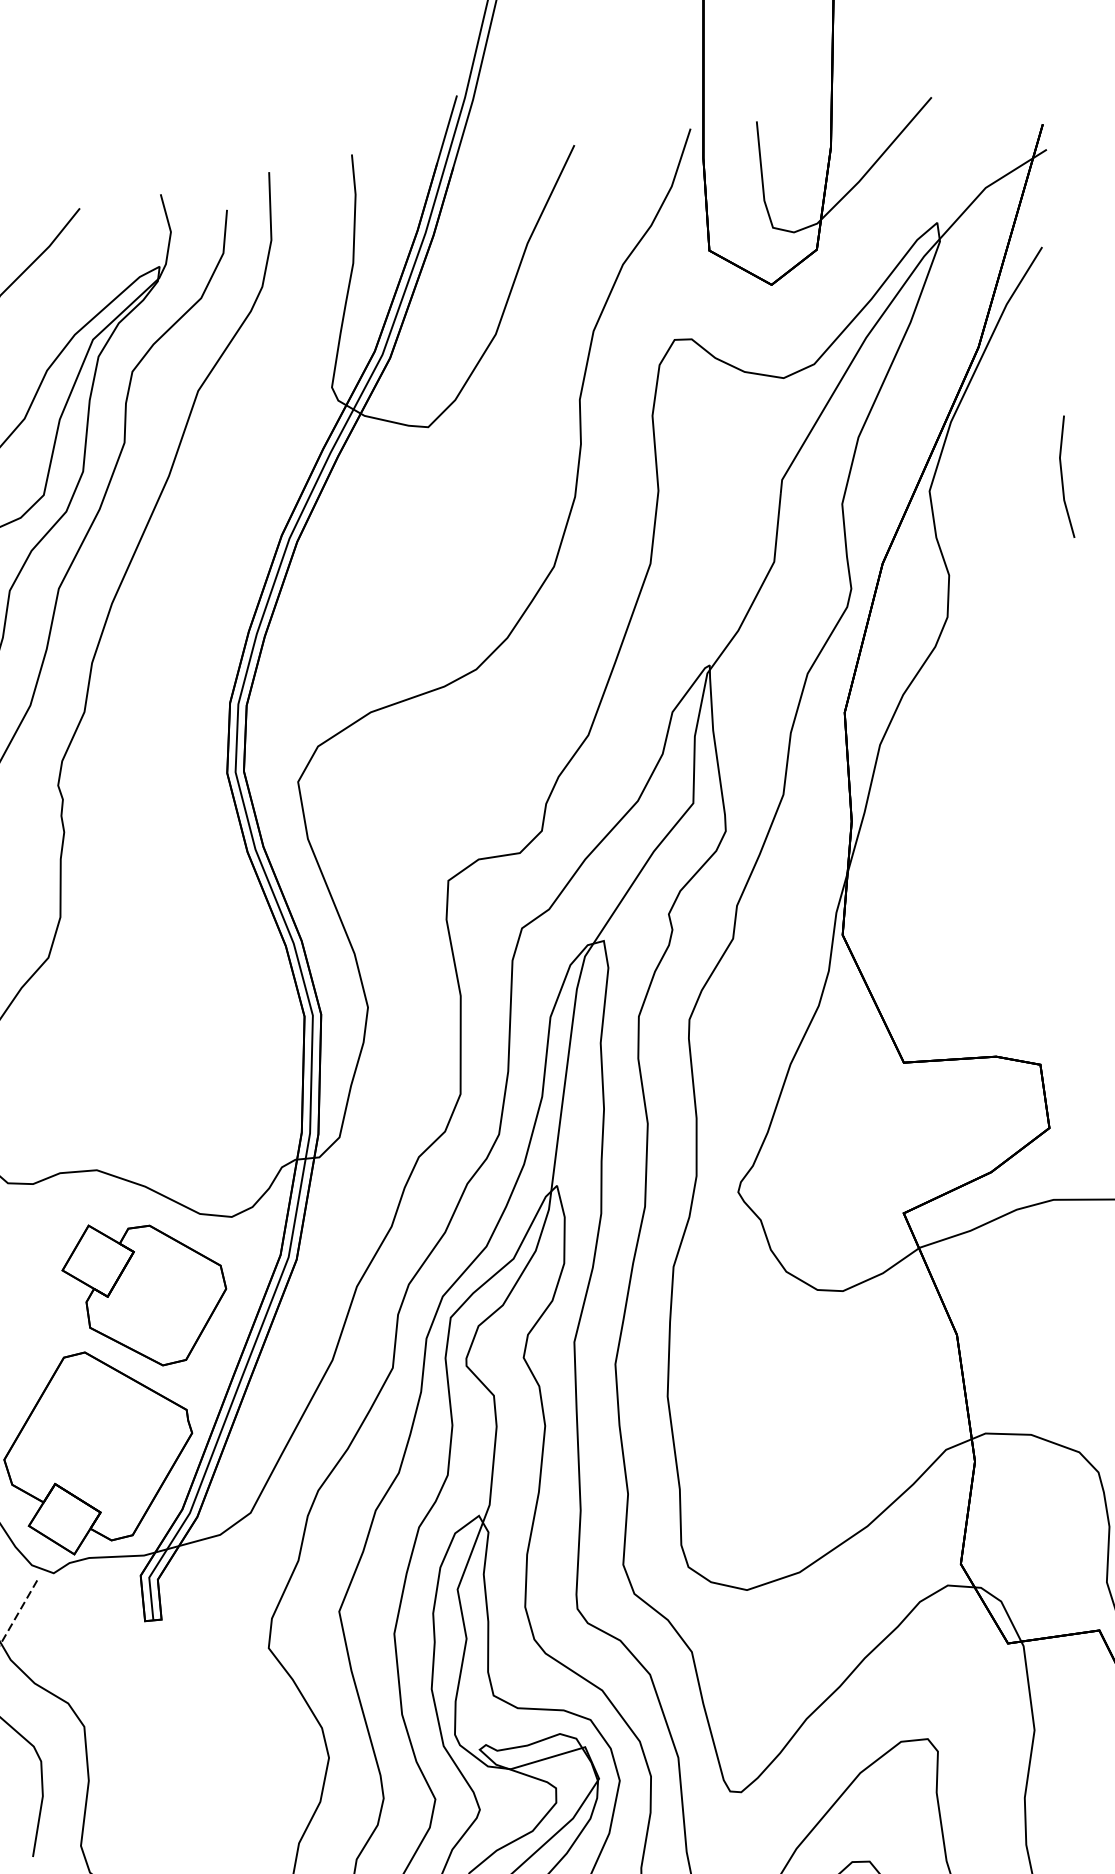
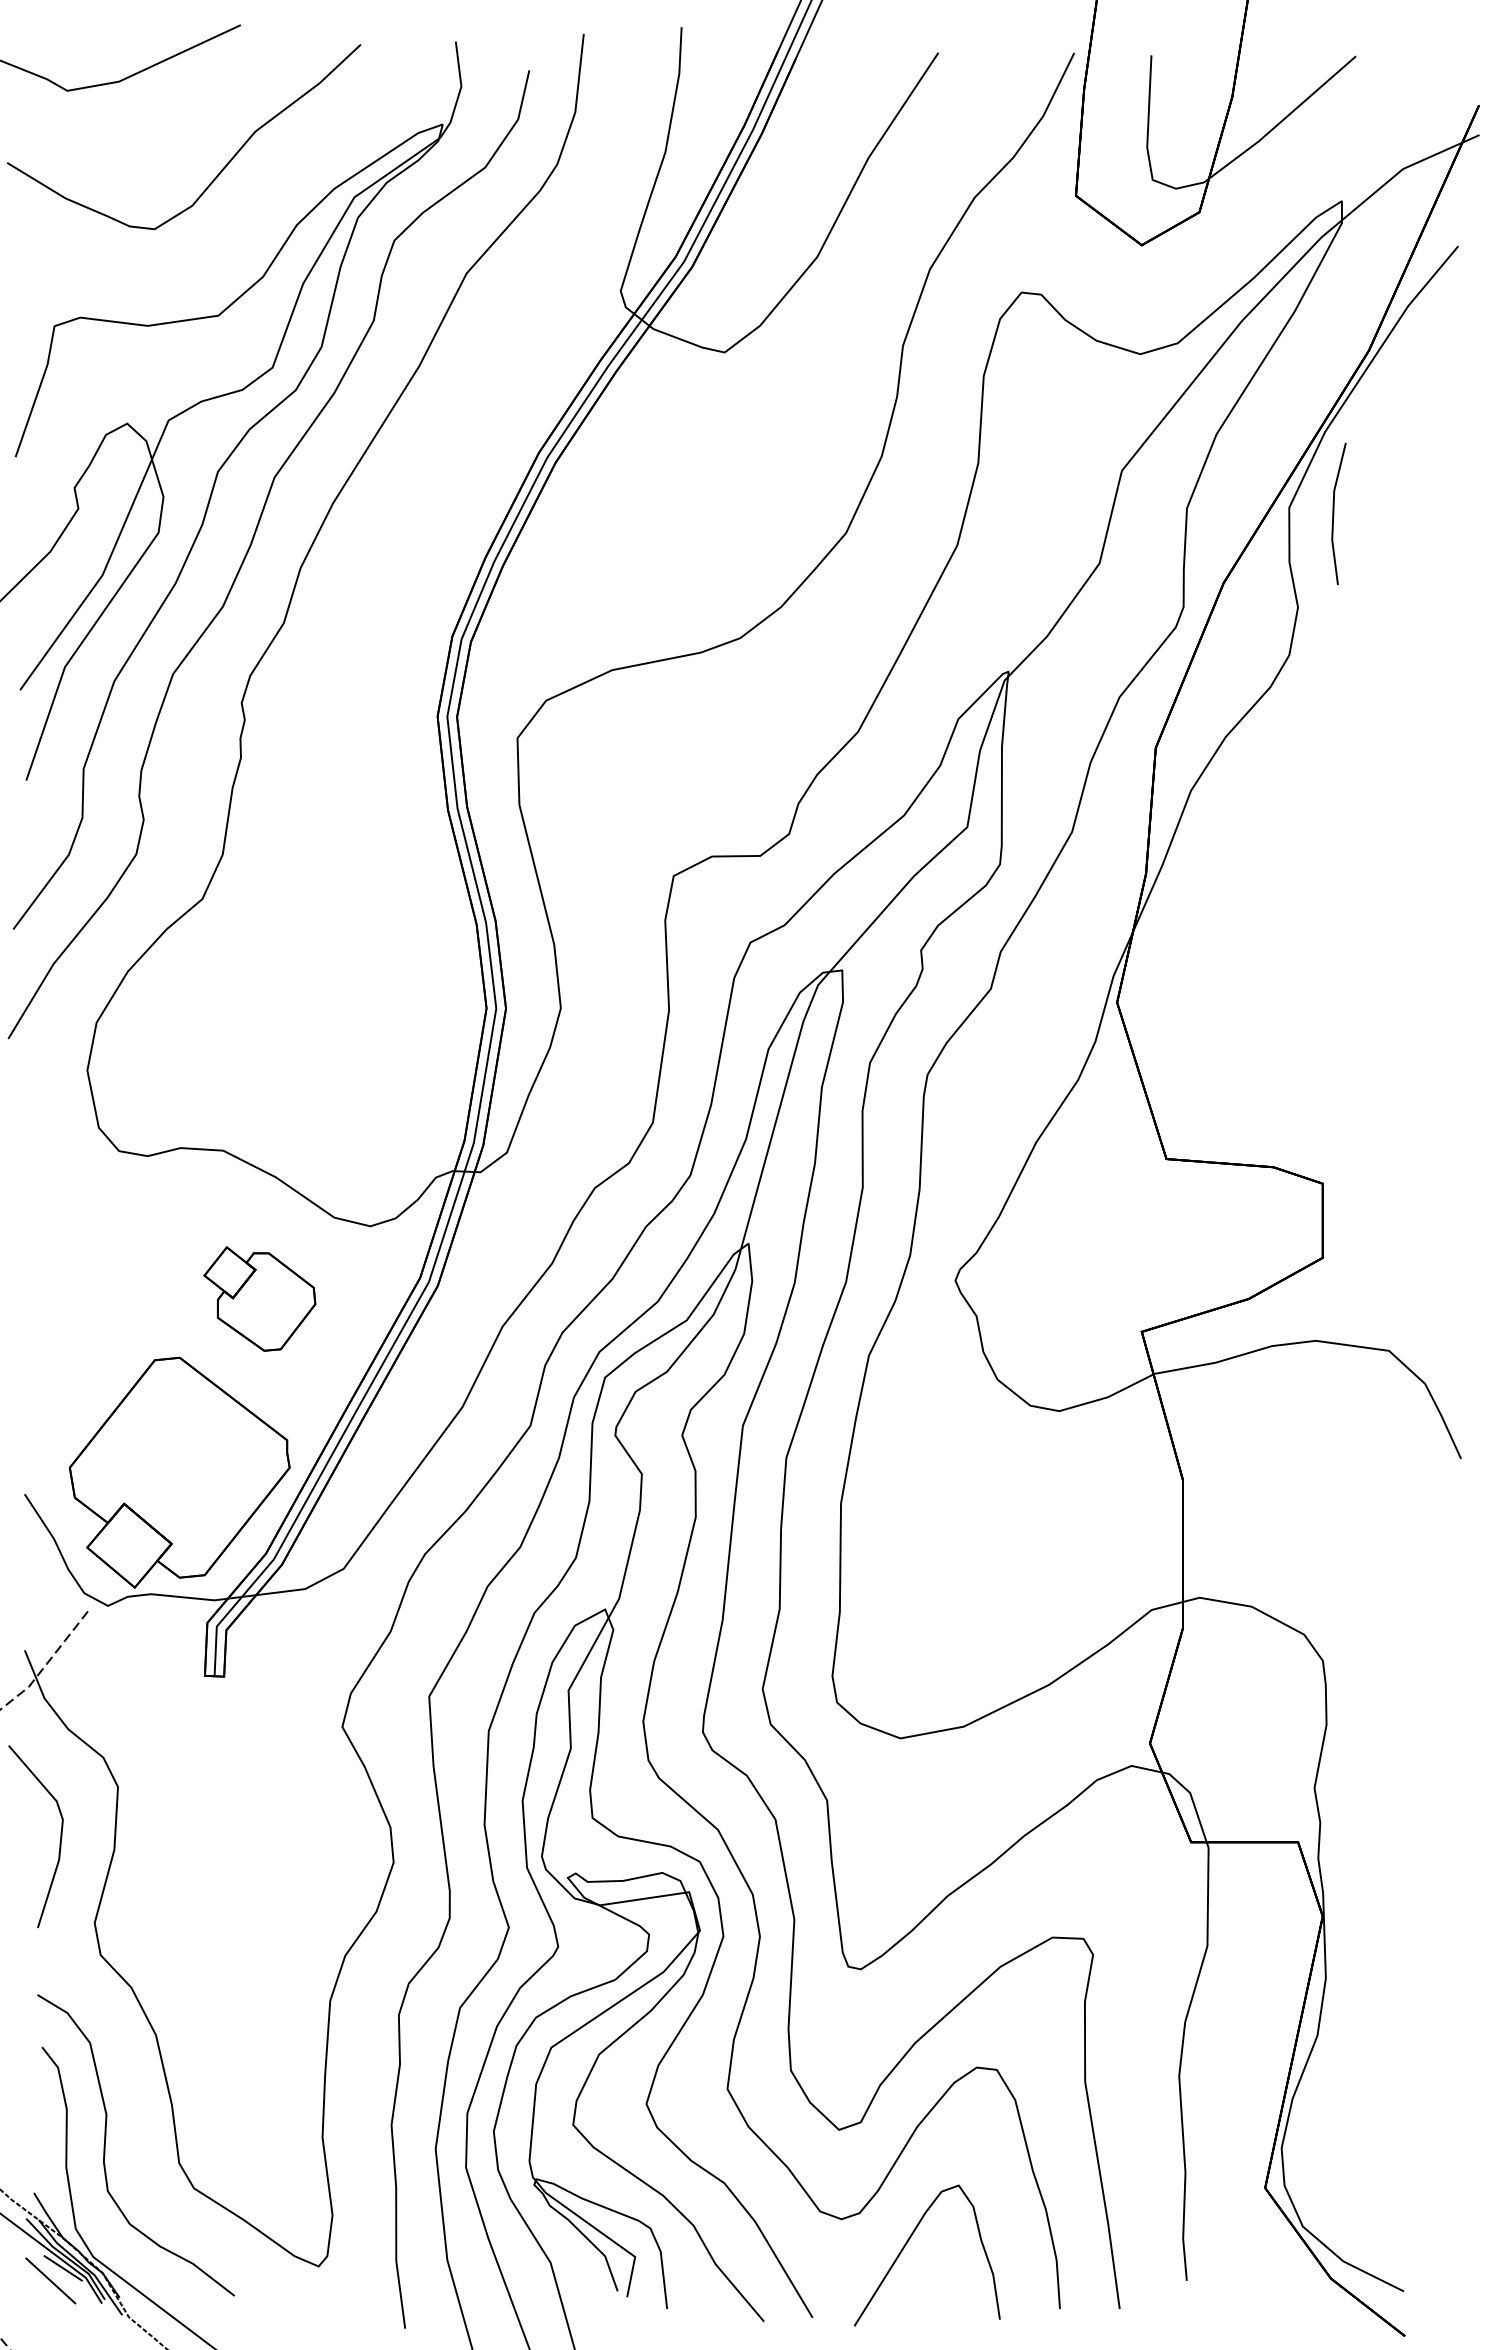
line: (1062, 477) -> (1334, 513), moved
part: (145, 1292) -> (259, 1298), size x0.6

